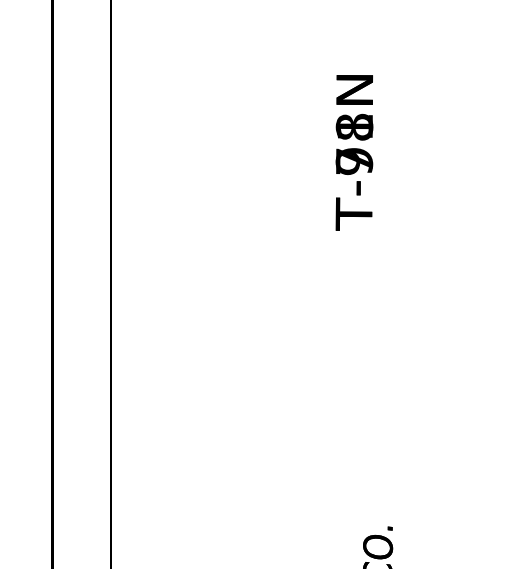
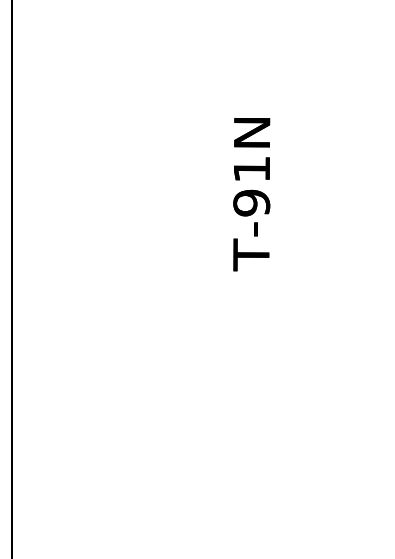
text: (354, 144) -> (251, 186), T-78N -> T-91N

